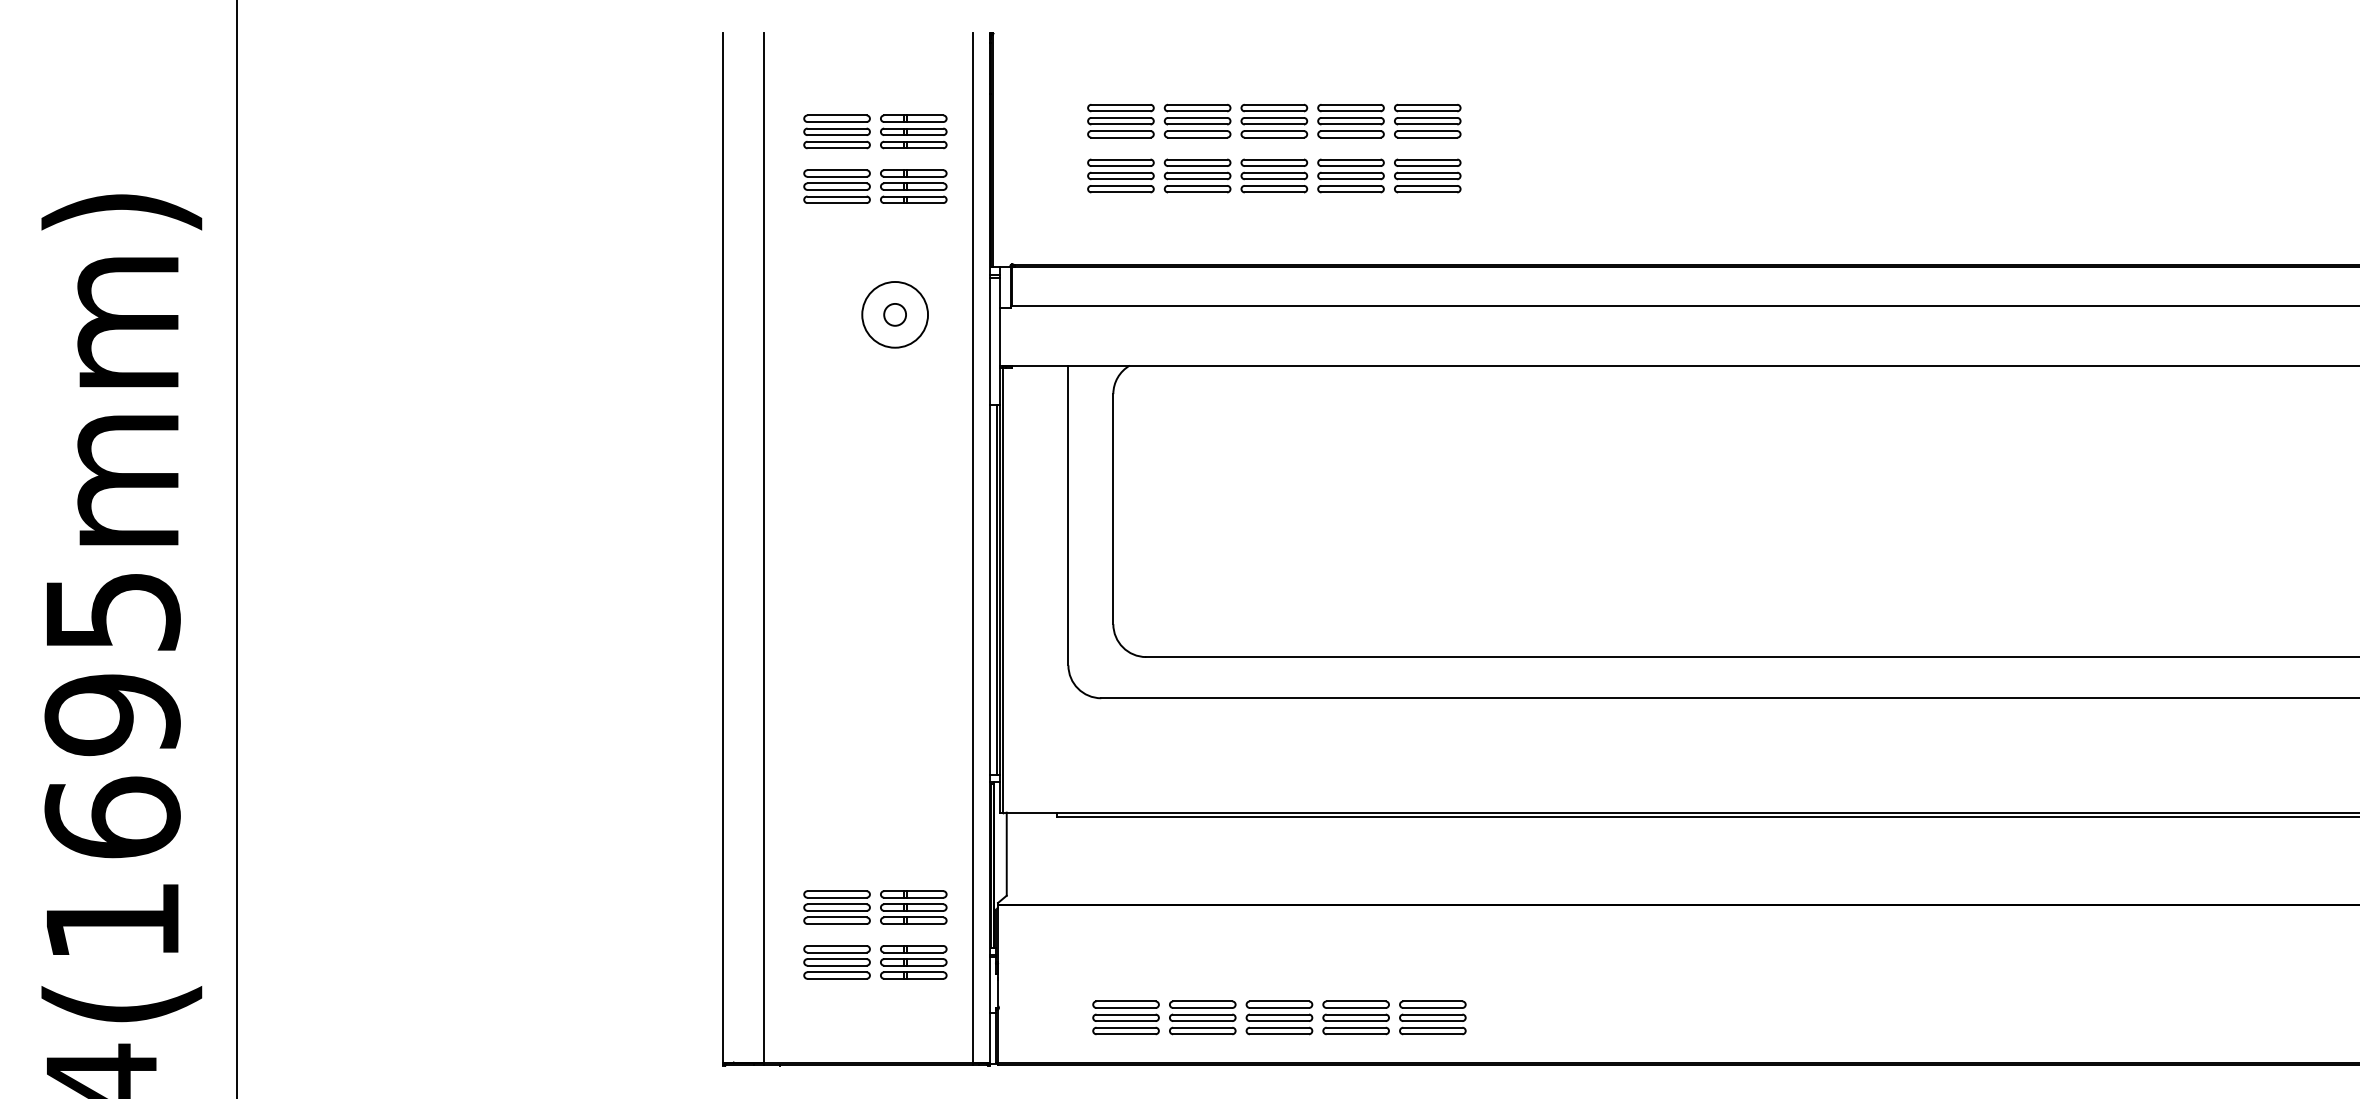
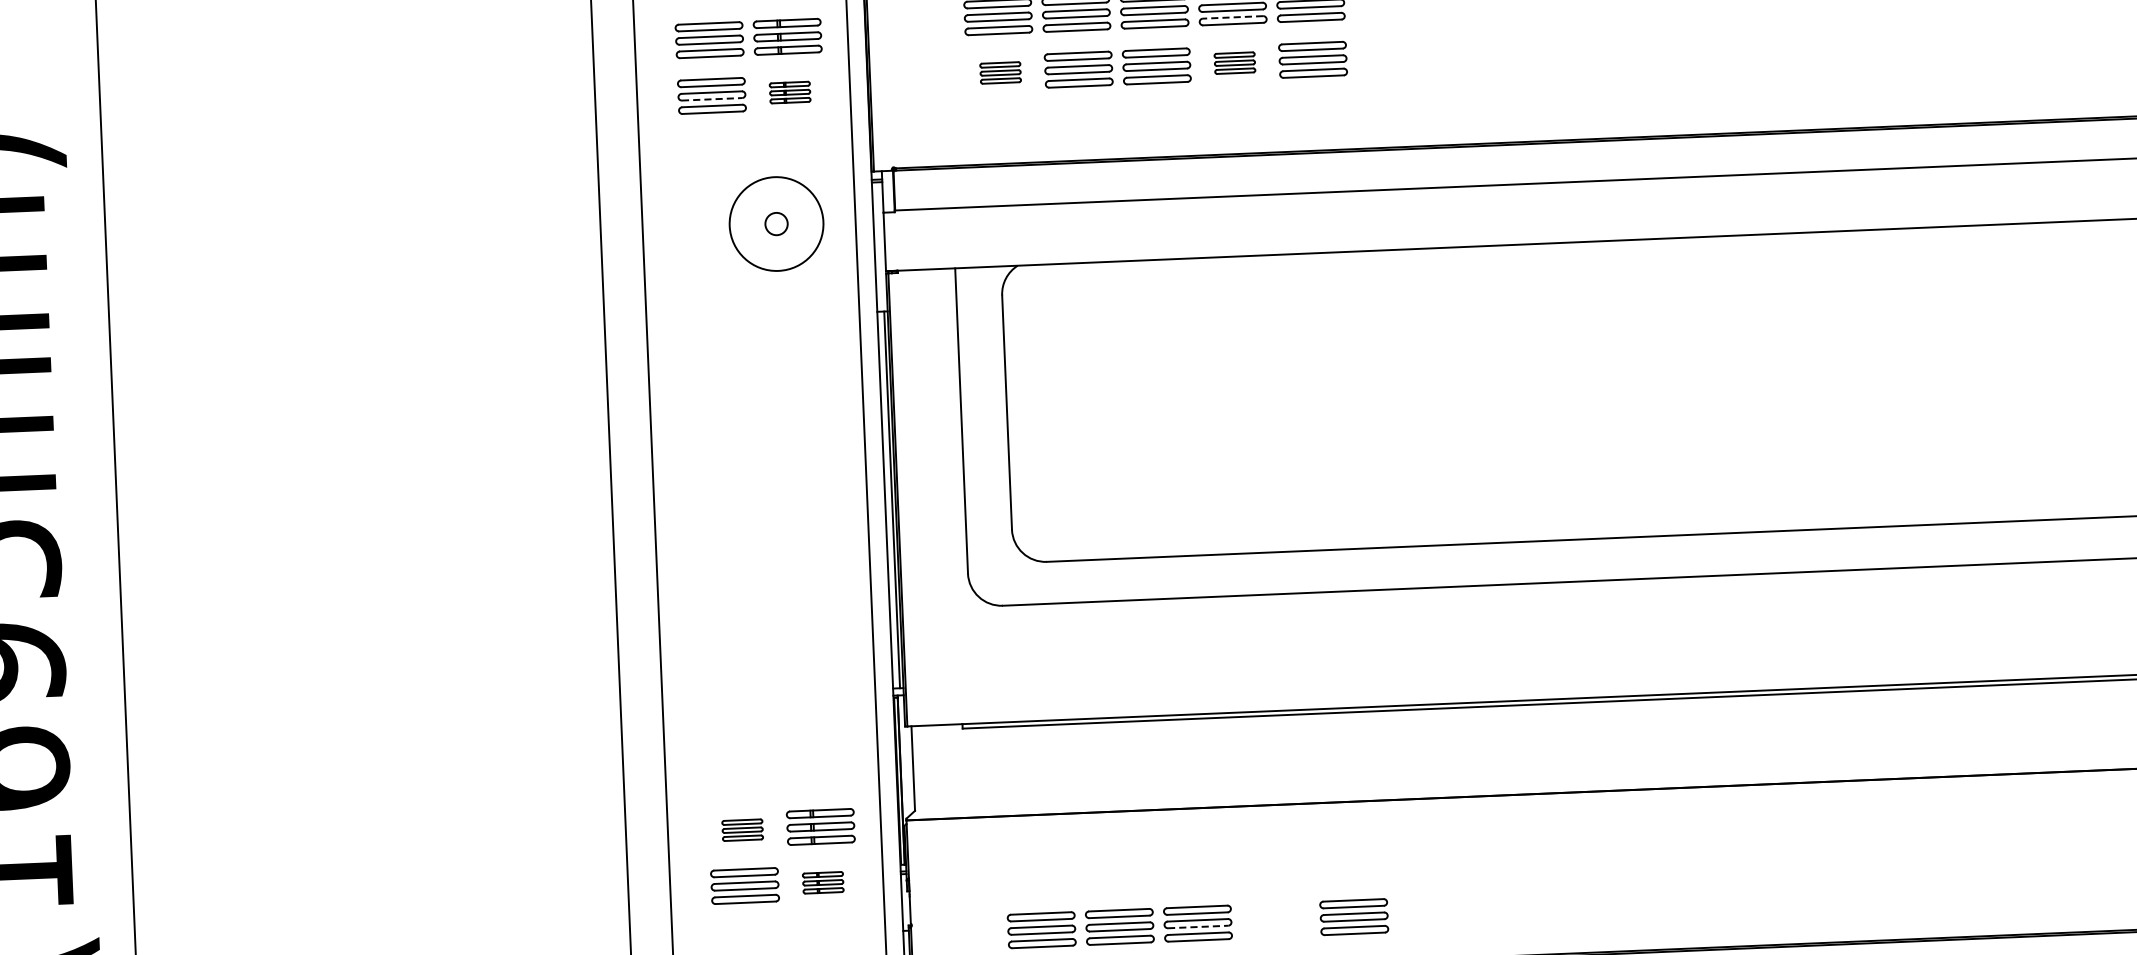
line: (1351, 131) -> (1233, 17), solid -> dashed
part: (1120, 175) -> (1000, 72), size x0.6
part: (1350, 175) -> (1234, 62), size x0.6
part: (913, 186) -> (789, 92), size x0.6
line: (837, 189) -> (712, 98), solid -> dashed
circle: (895, 314) -> (776, 223), size x1.4
part: (836, 907) -> (742, 830), size x0.6
part: (913, 962) -> (822, 882), size x0.6
part: (1355, 1017) -> (1275, 920), removed
line: (1279, 1021) -> (1198, 927), solid -> dashed

